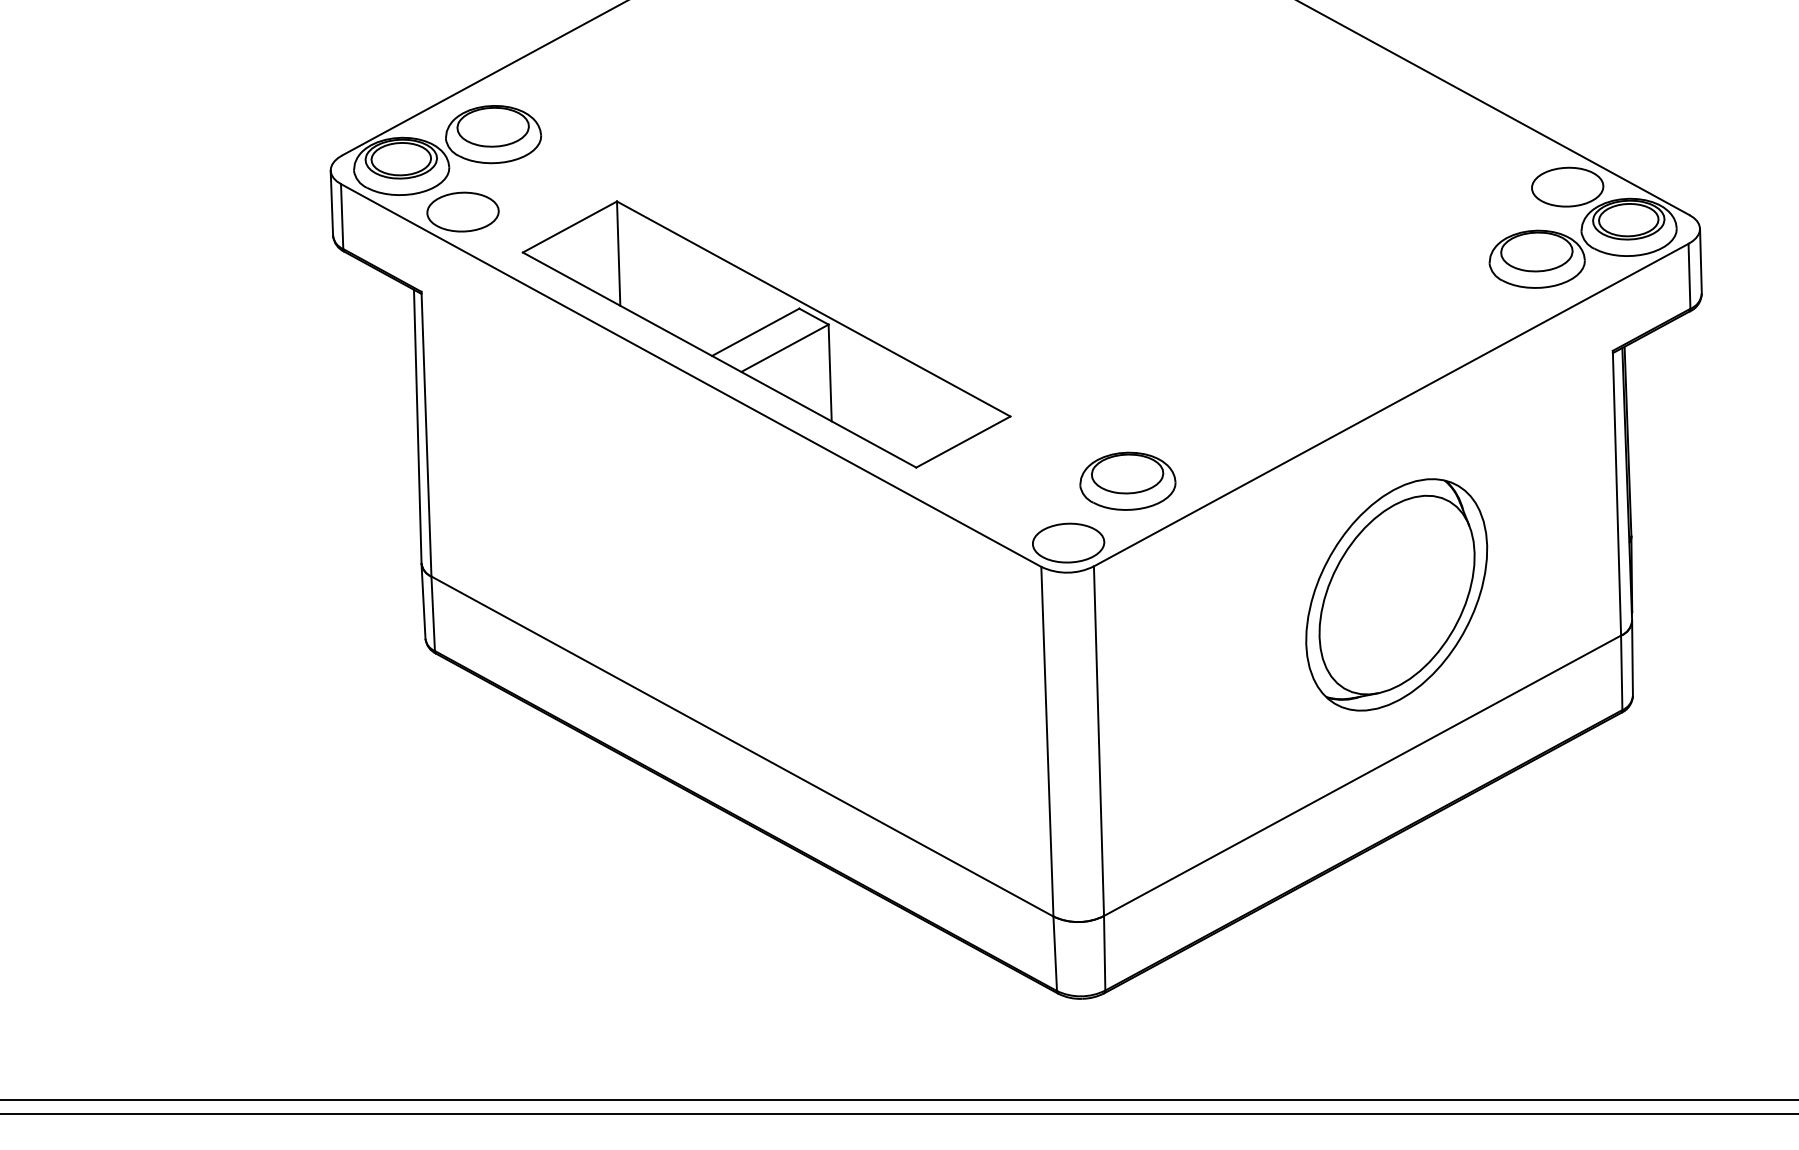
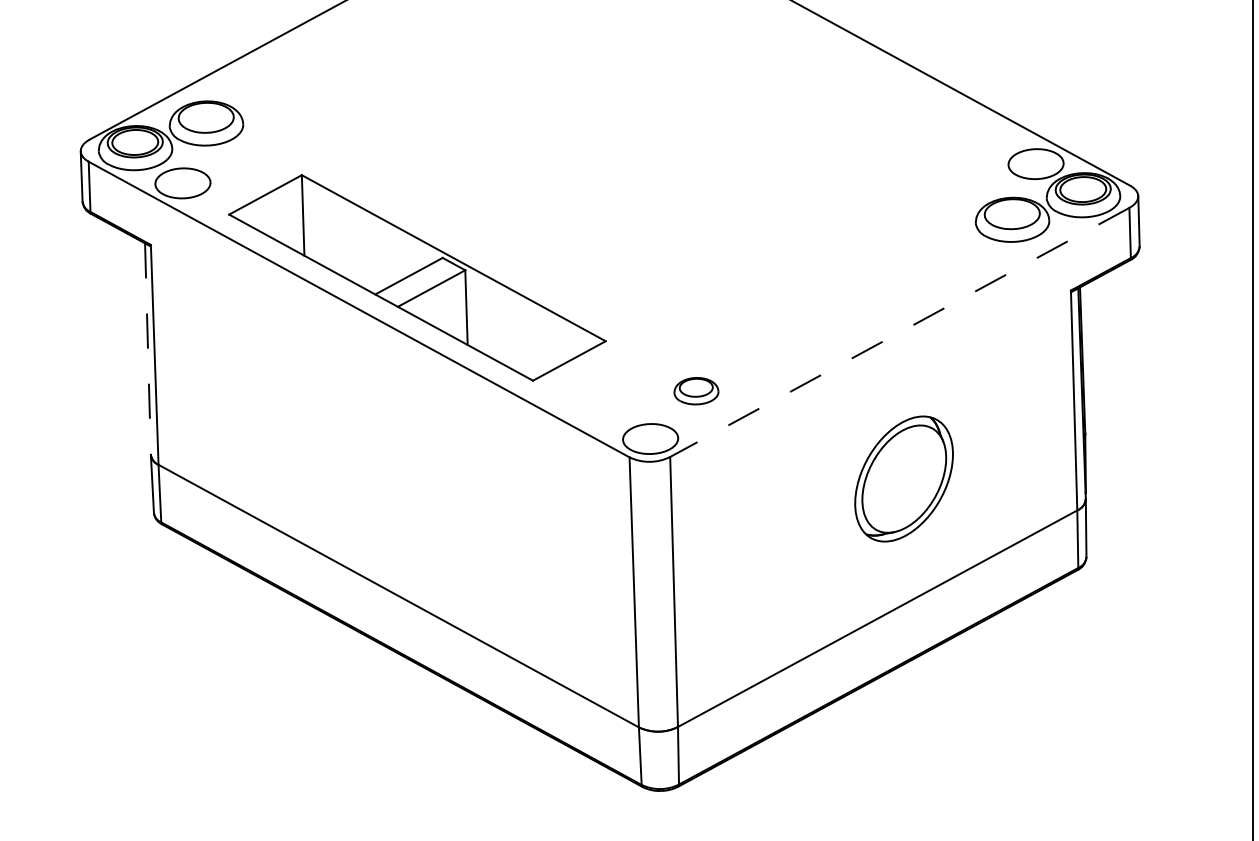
line: (1390, 405) -> (899, 332), solid -> dashed
line: (417, 426) -> (147, 348), solid -> dashed
part: (1127, 480) -> (696, 390), size x0.6
part: (1396, 594) -> (903, 478), size x0.7

